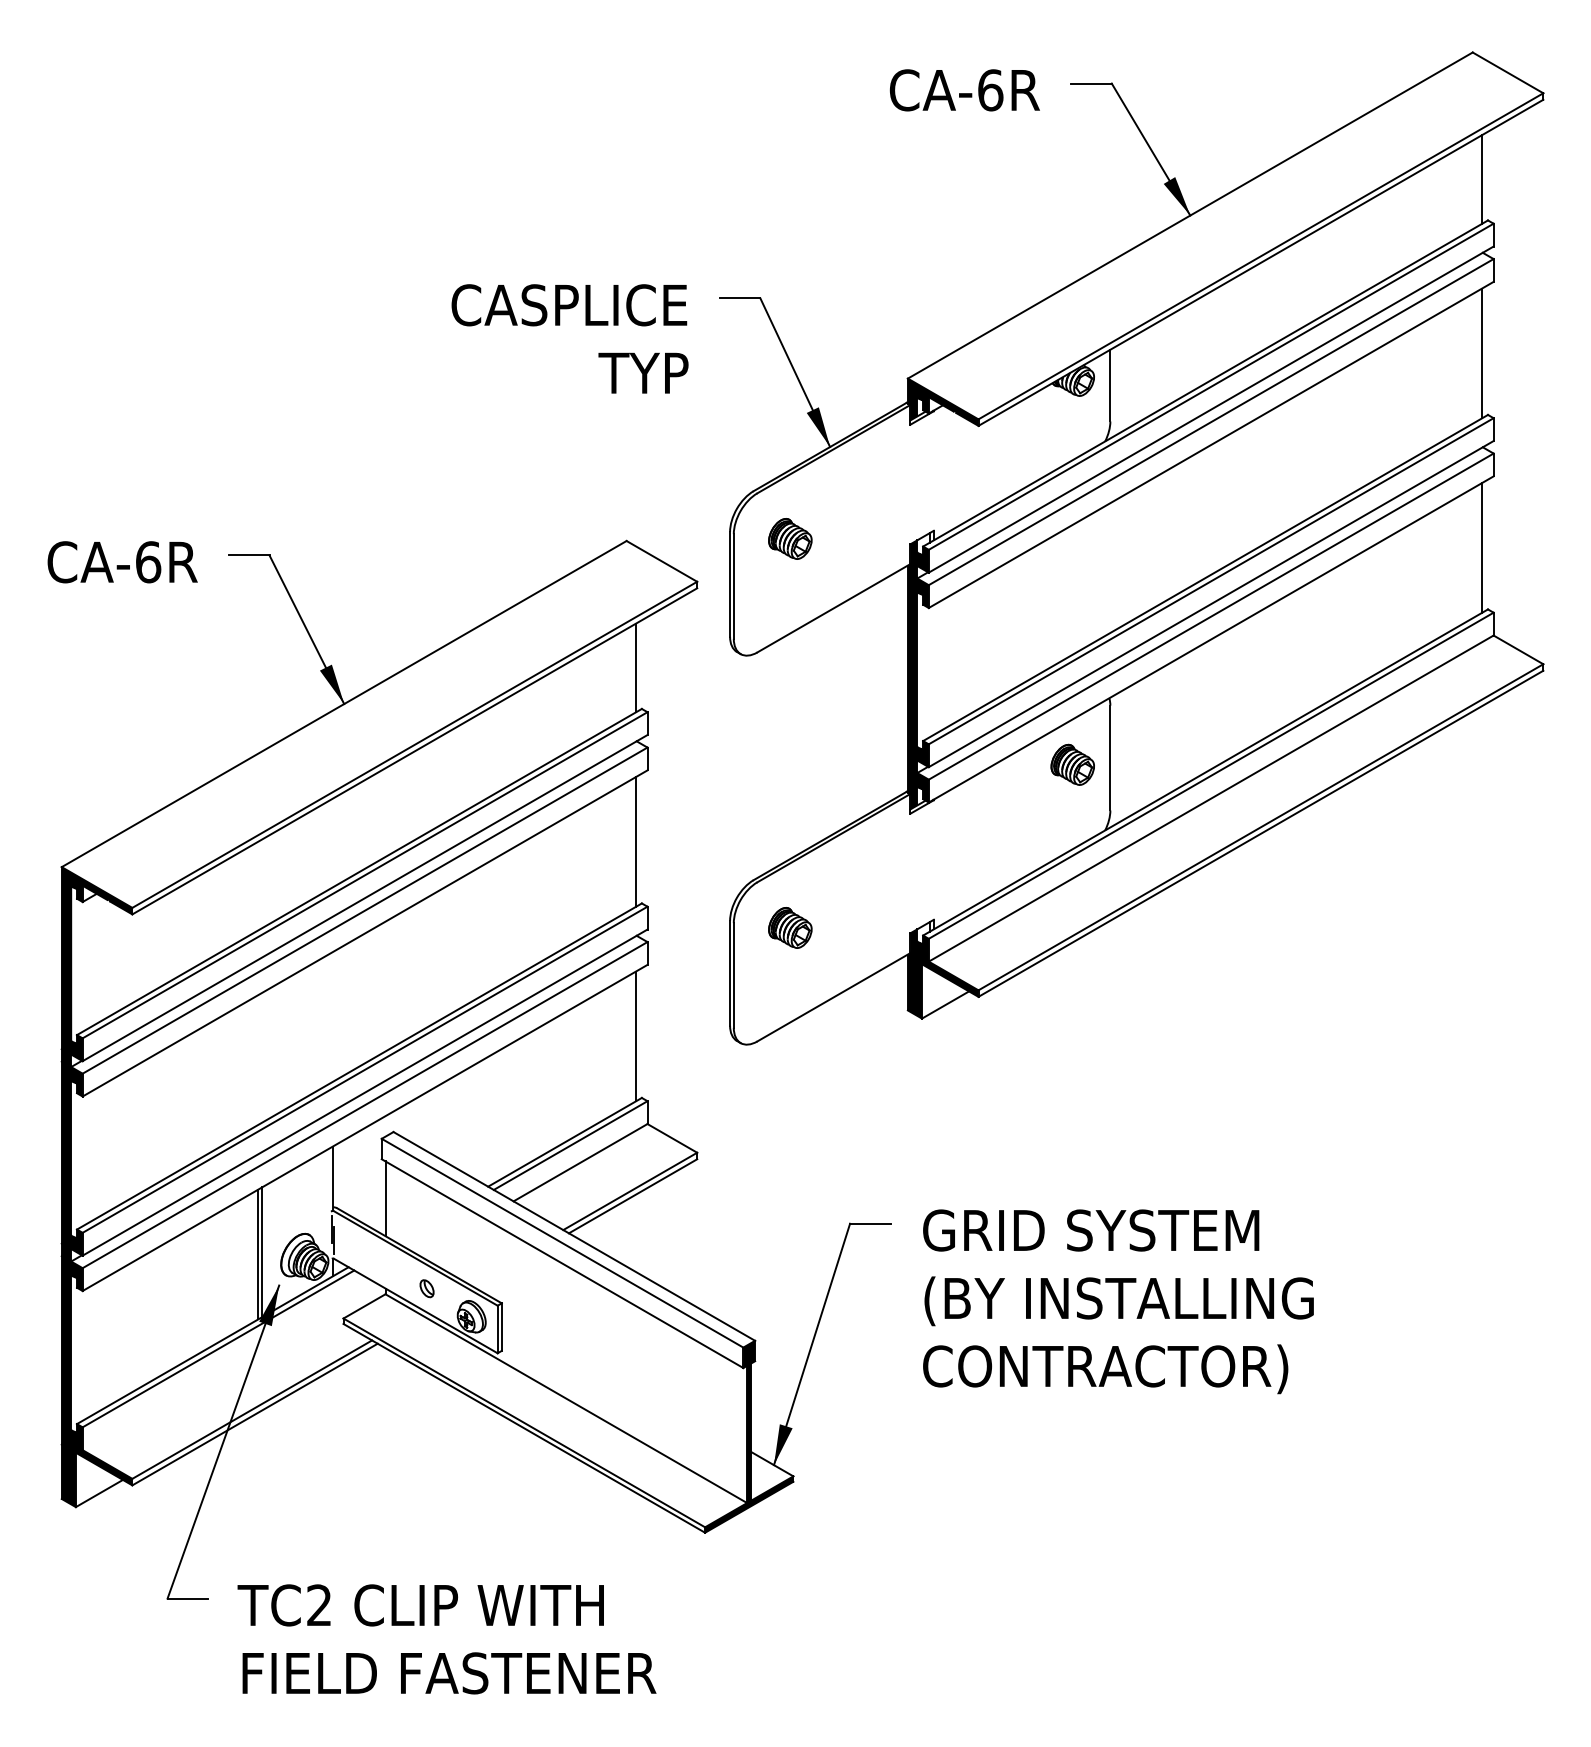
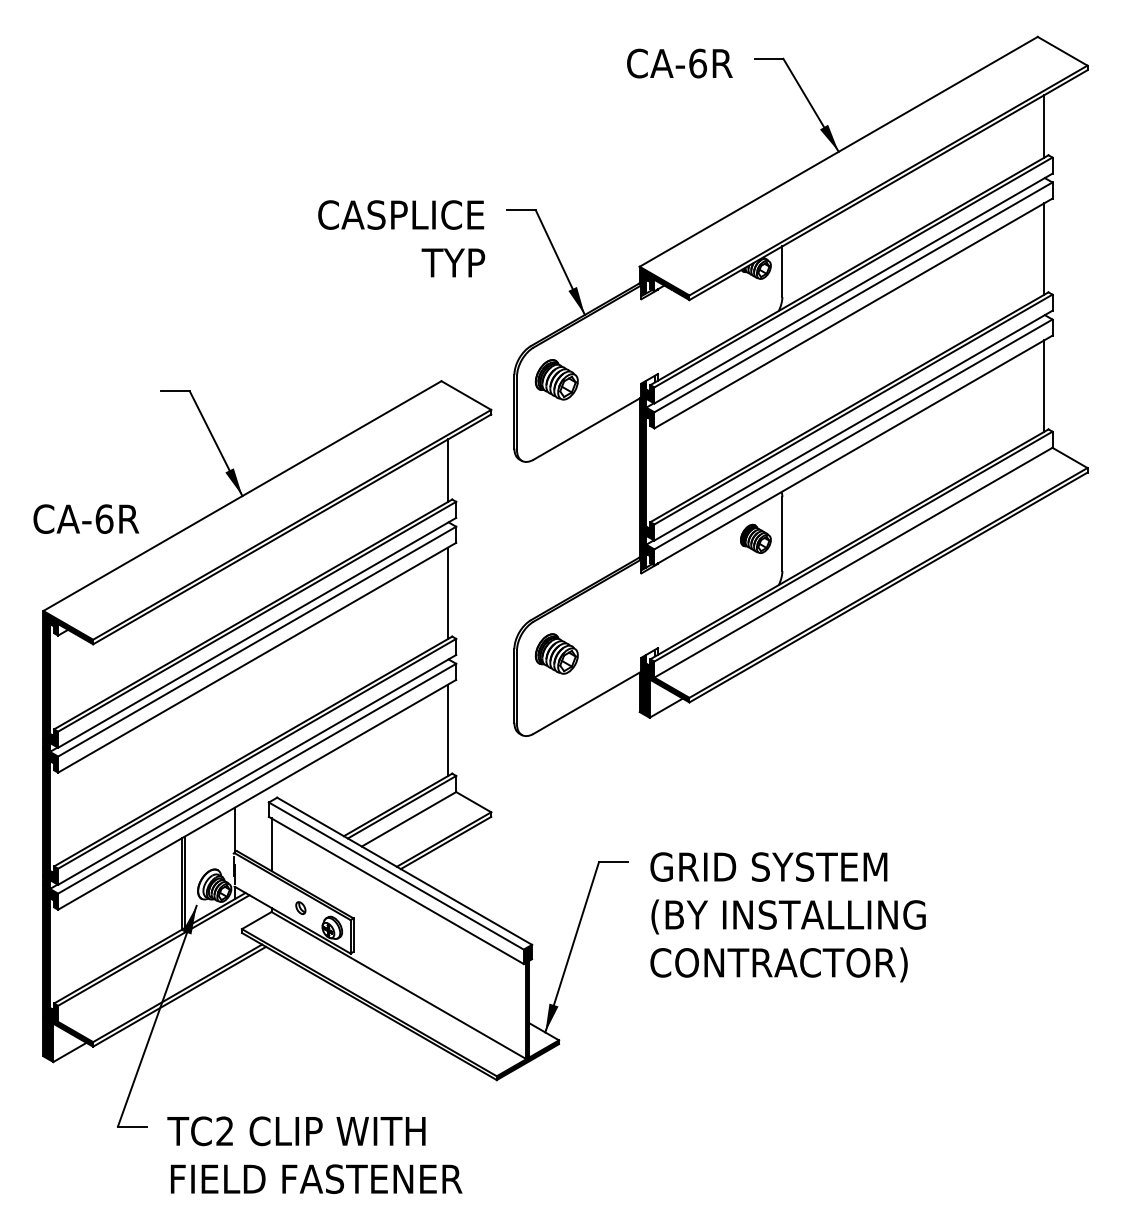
part: (789, 538) -> (556, 379), size x1.4
text: (122, 561) -> (86, 518), moved
part: (789, 927) -> (556, 653), size x1.4

